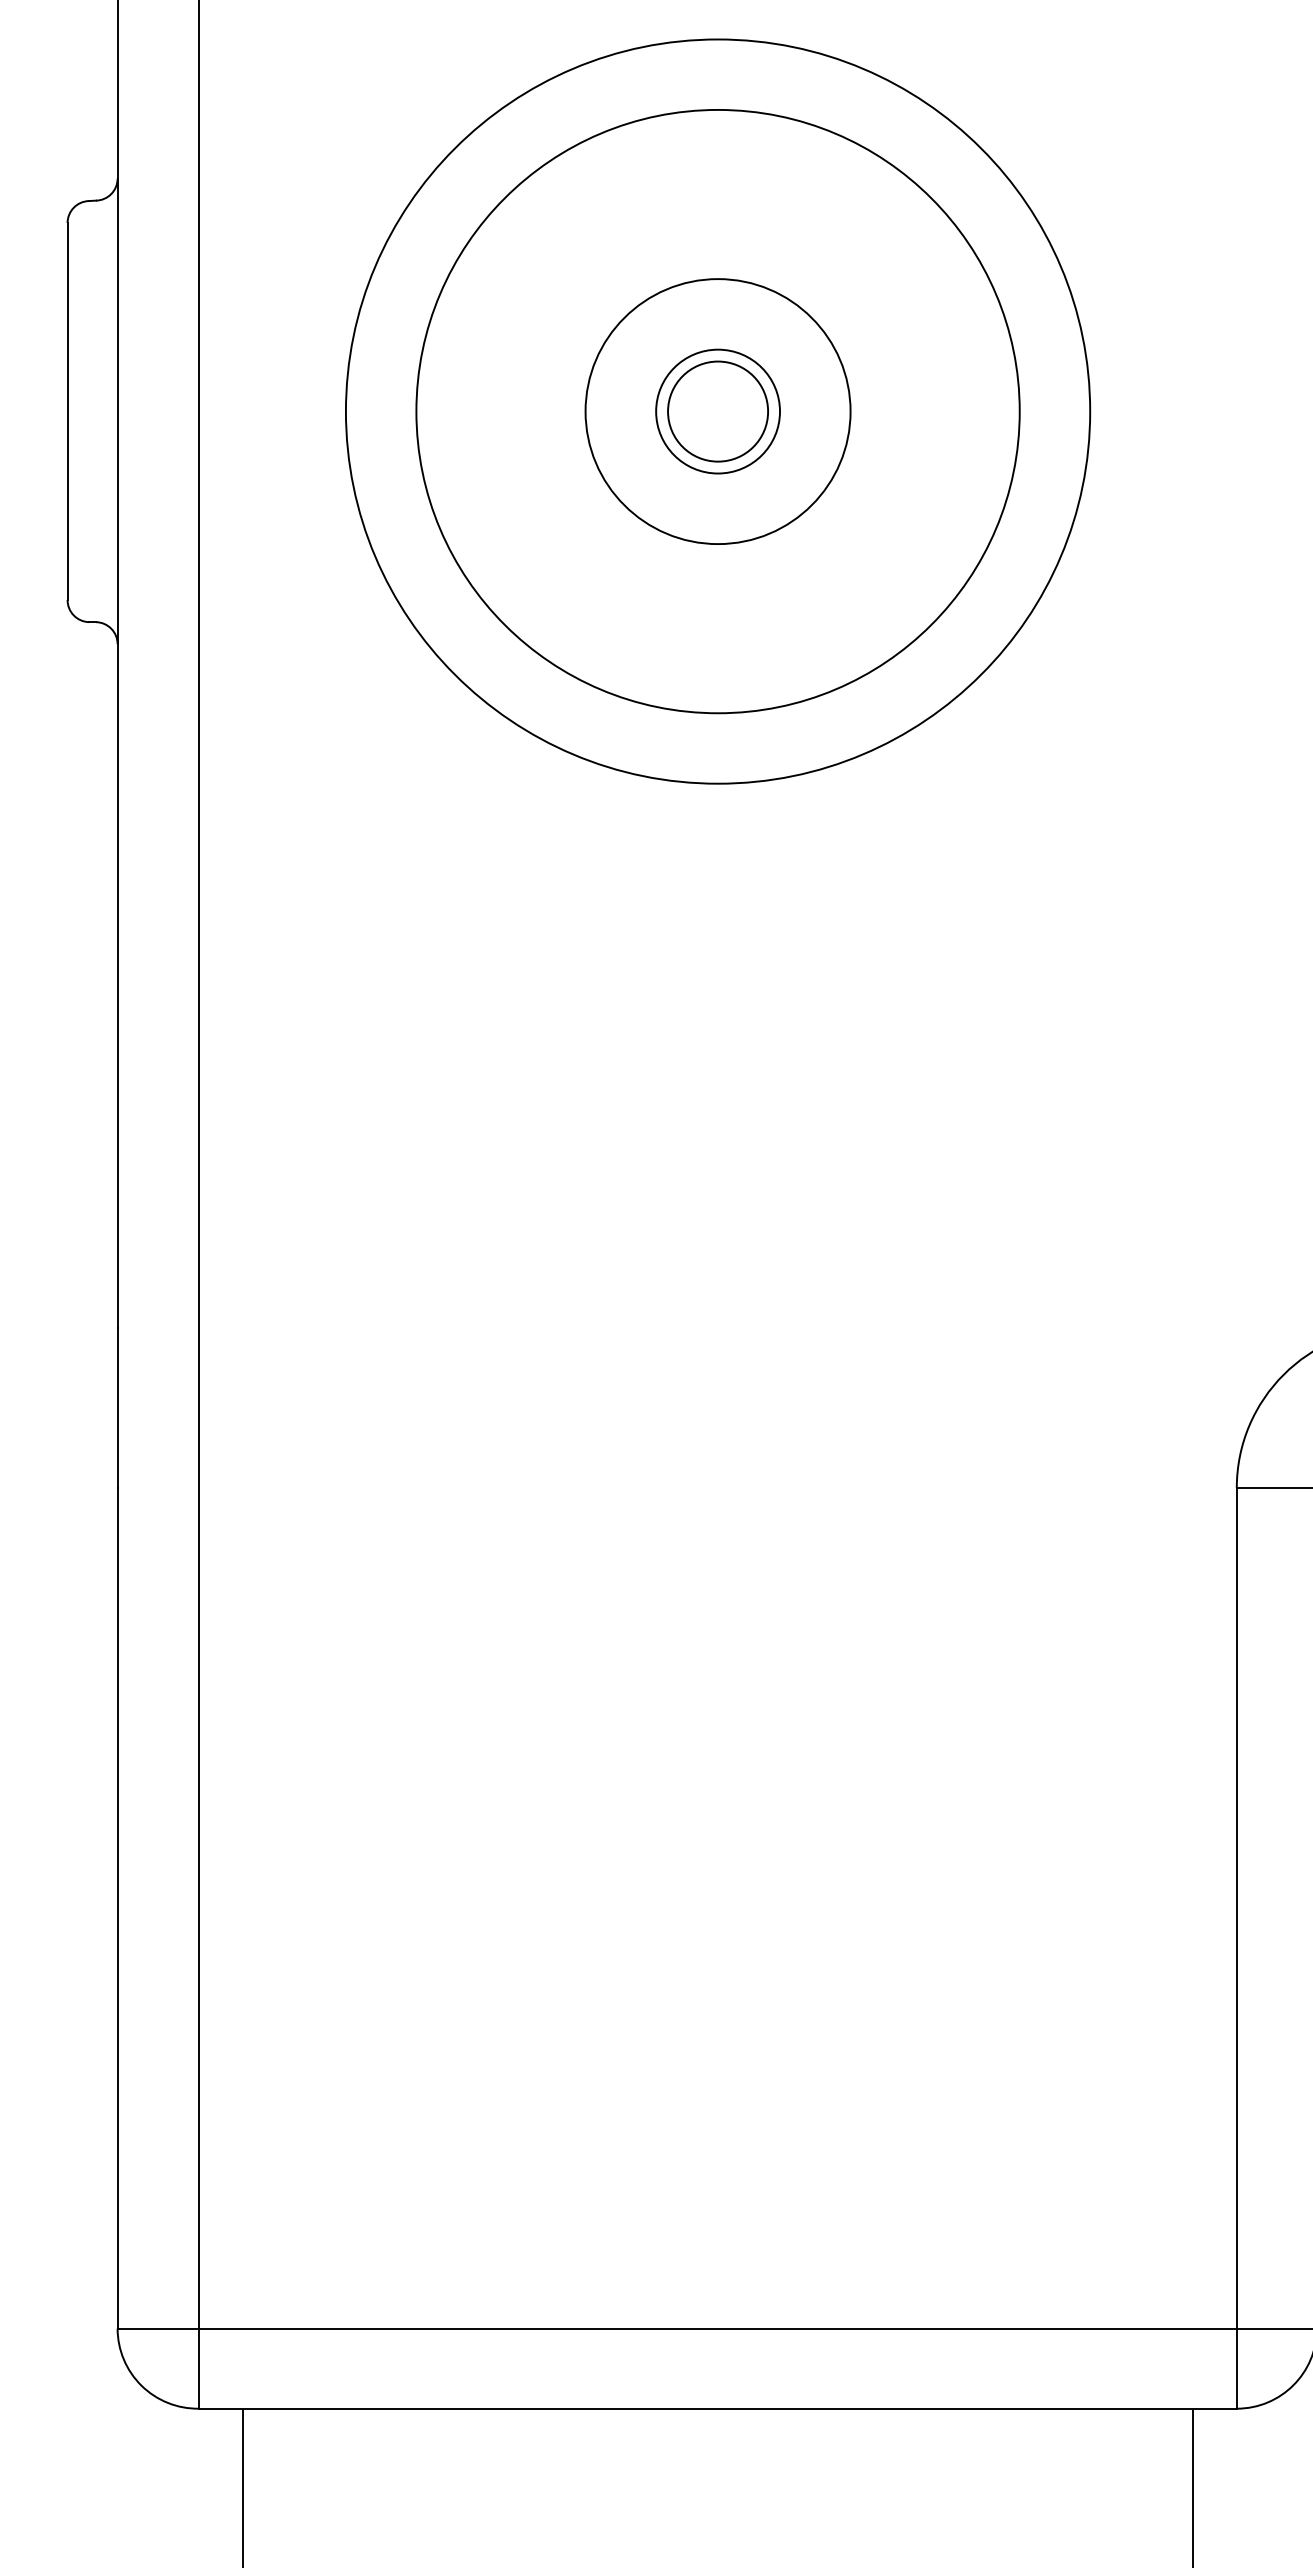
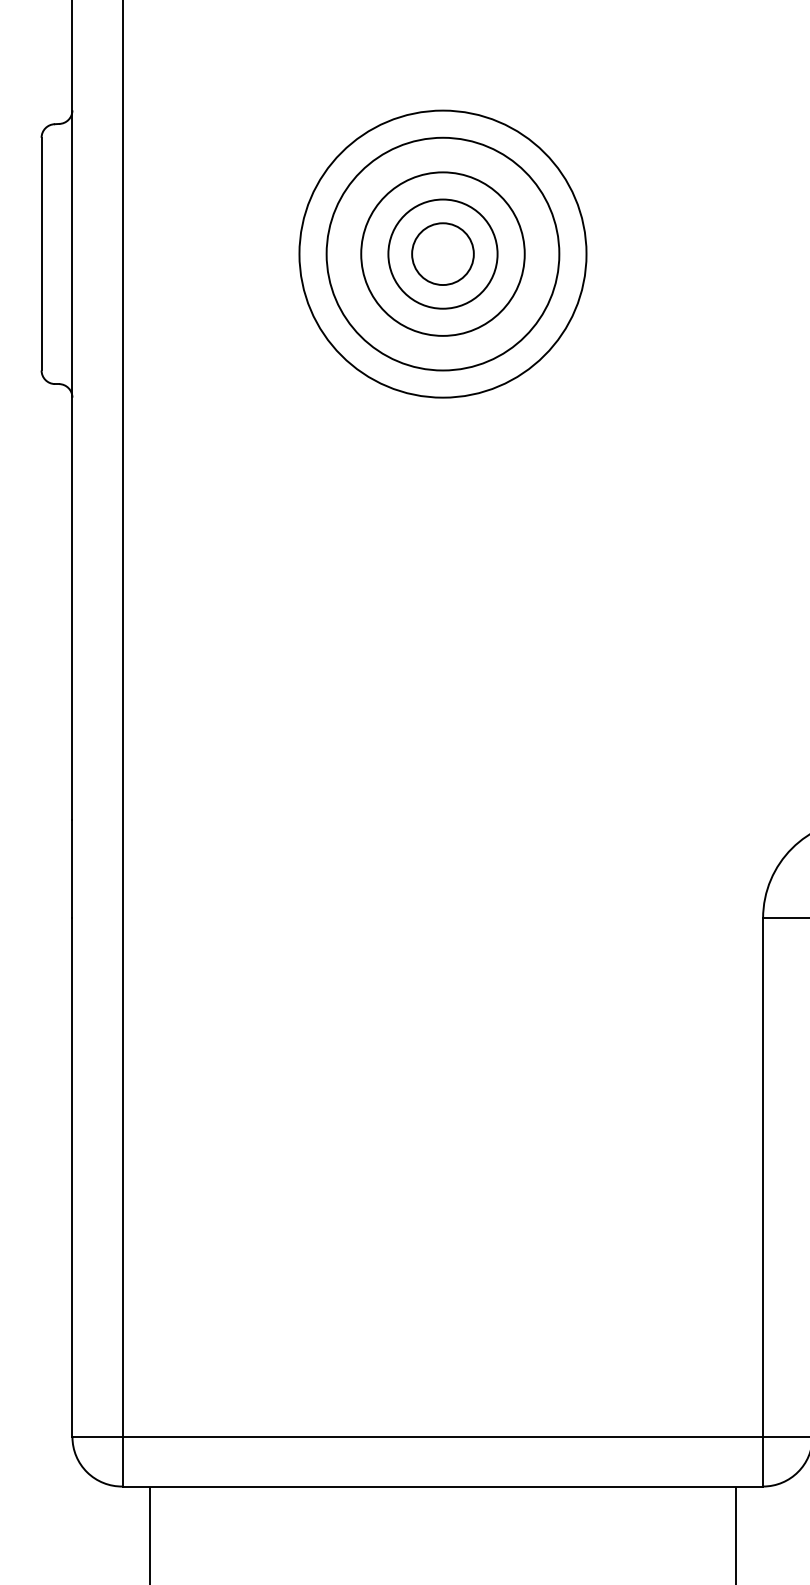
circle: (717, 410) -> (442, 253), size x0.62
circle: (717, 410) -> (442, 253), size x0.62
circle: (717, 410) -> (442, 253), size x1.43

